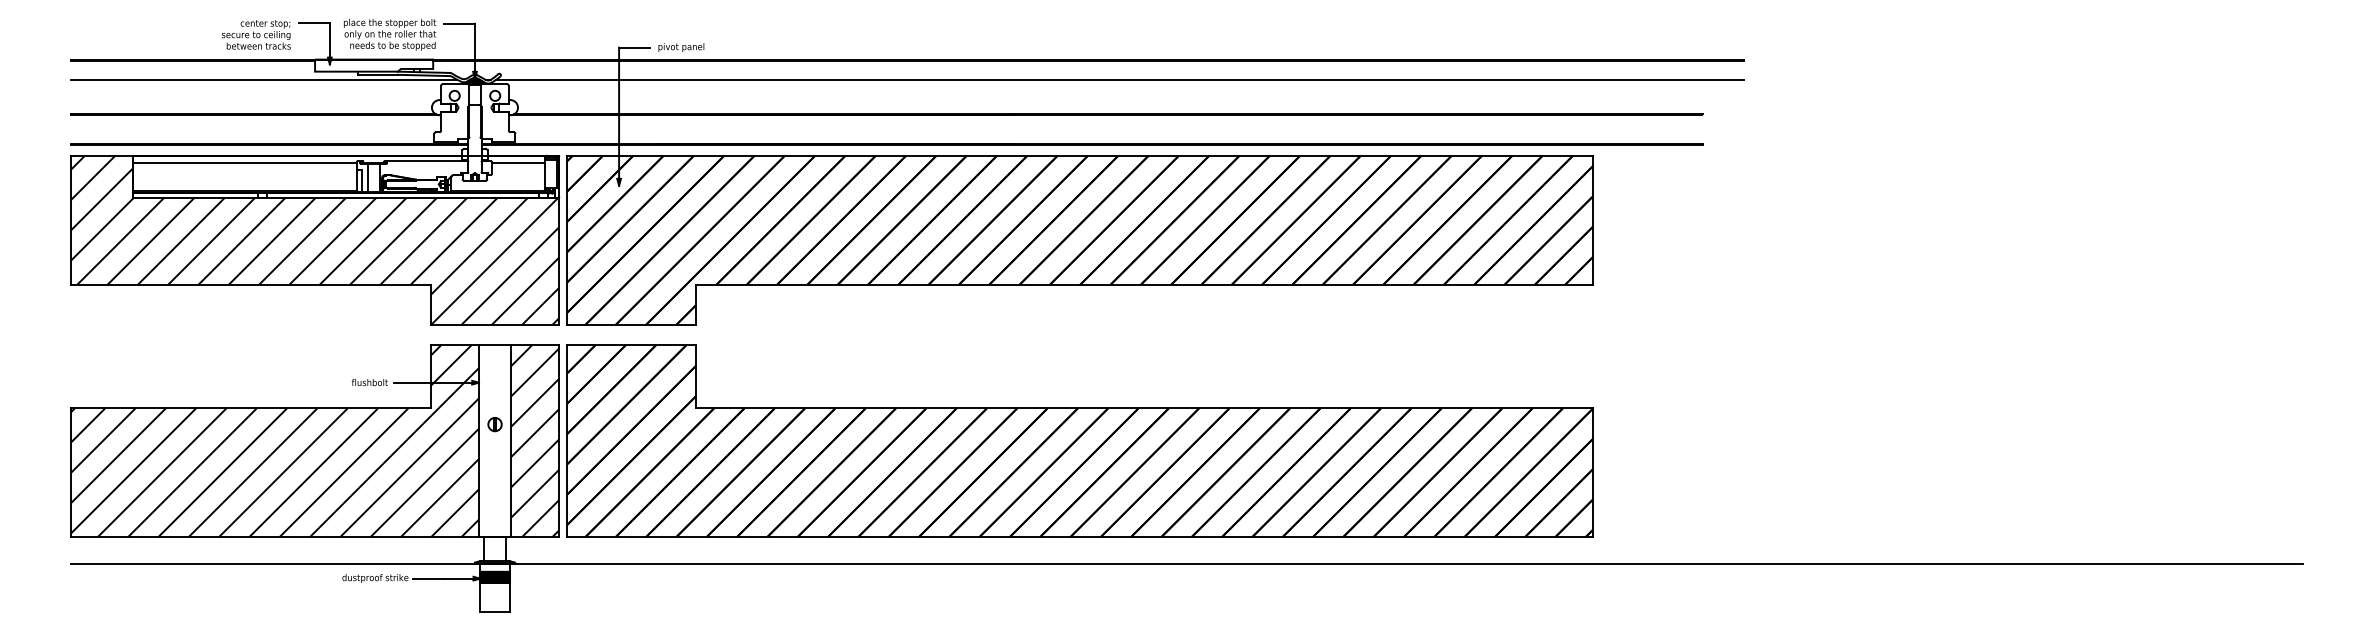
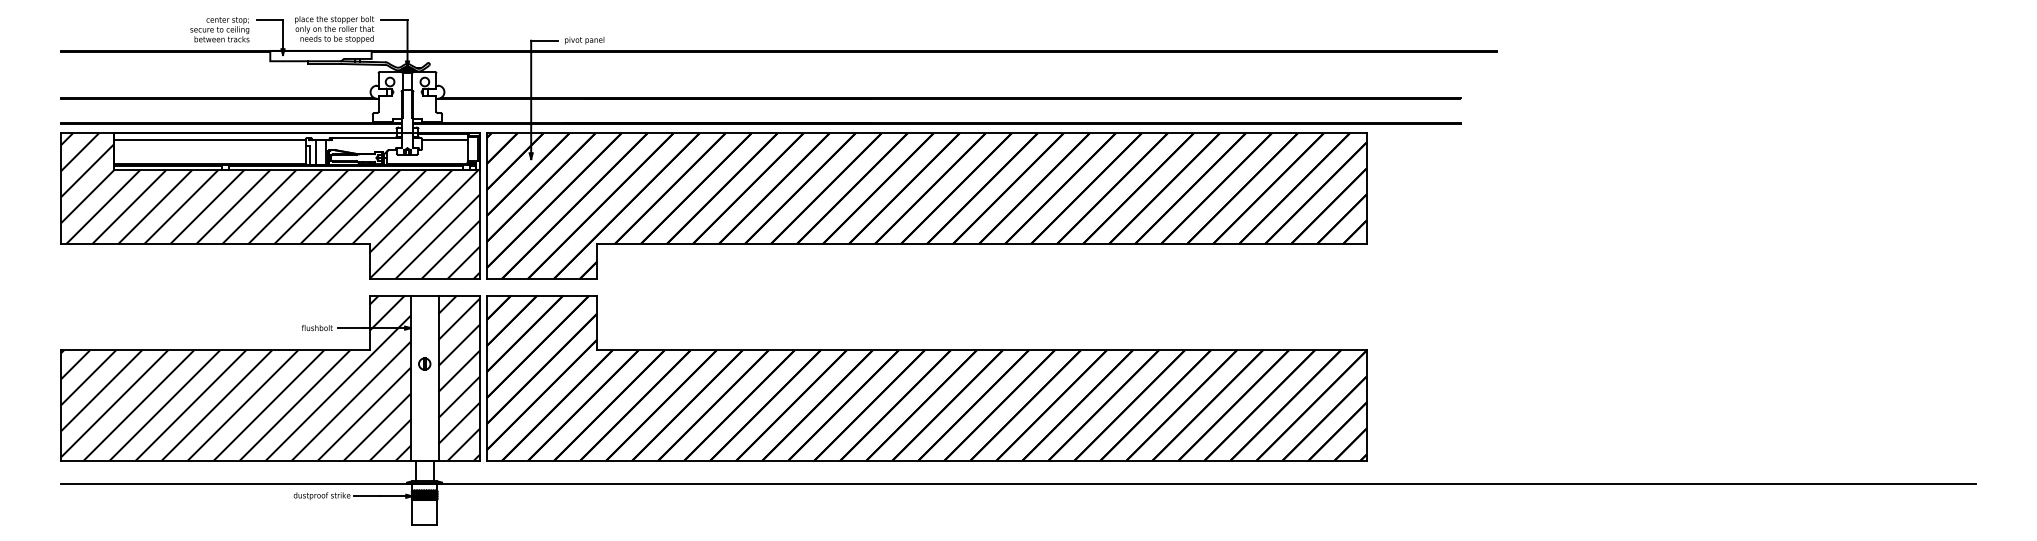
line: (264, 79) -> (226, 67), removed
line: (1120, 79) -> (961, 67), removed

